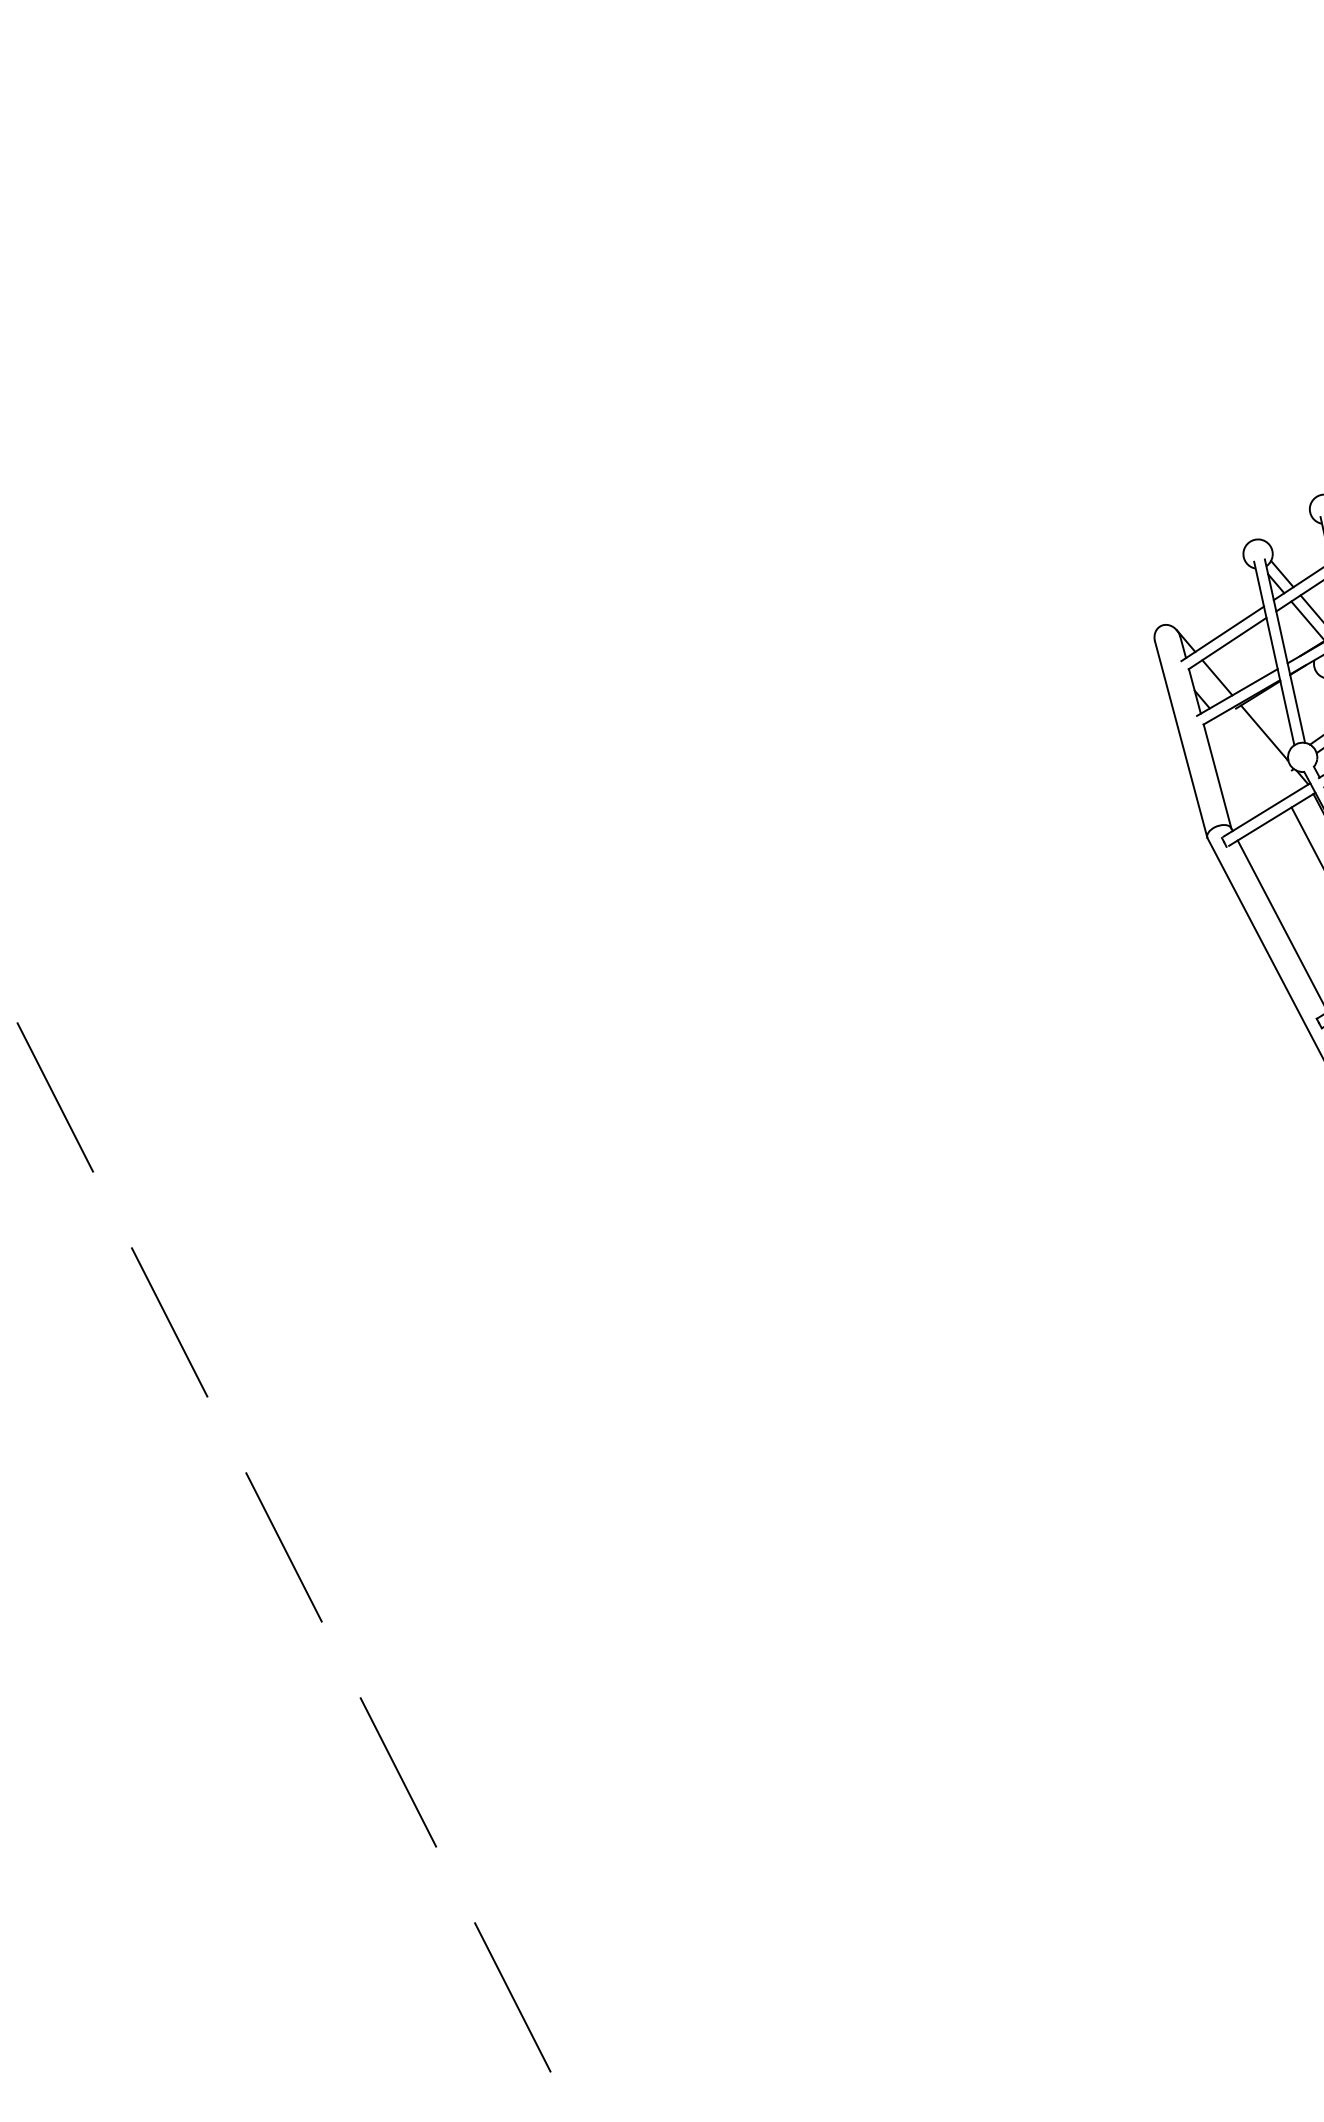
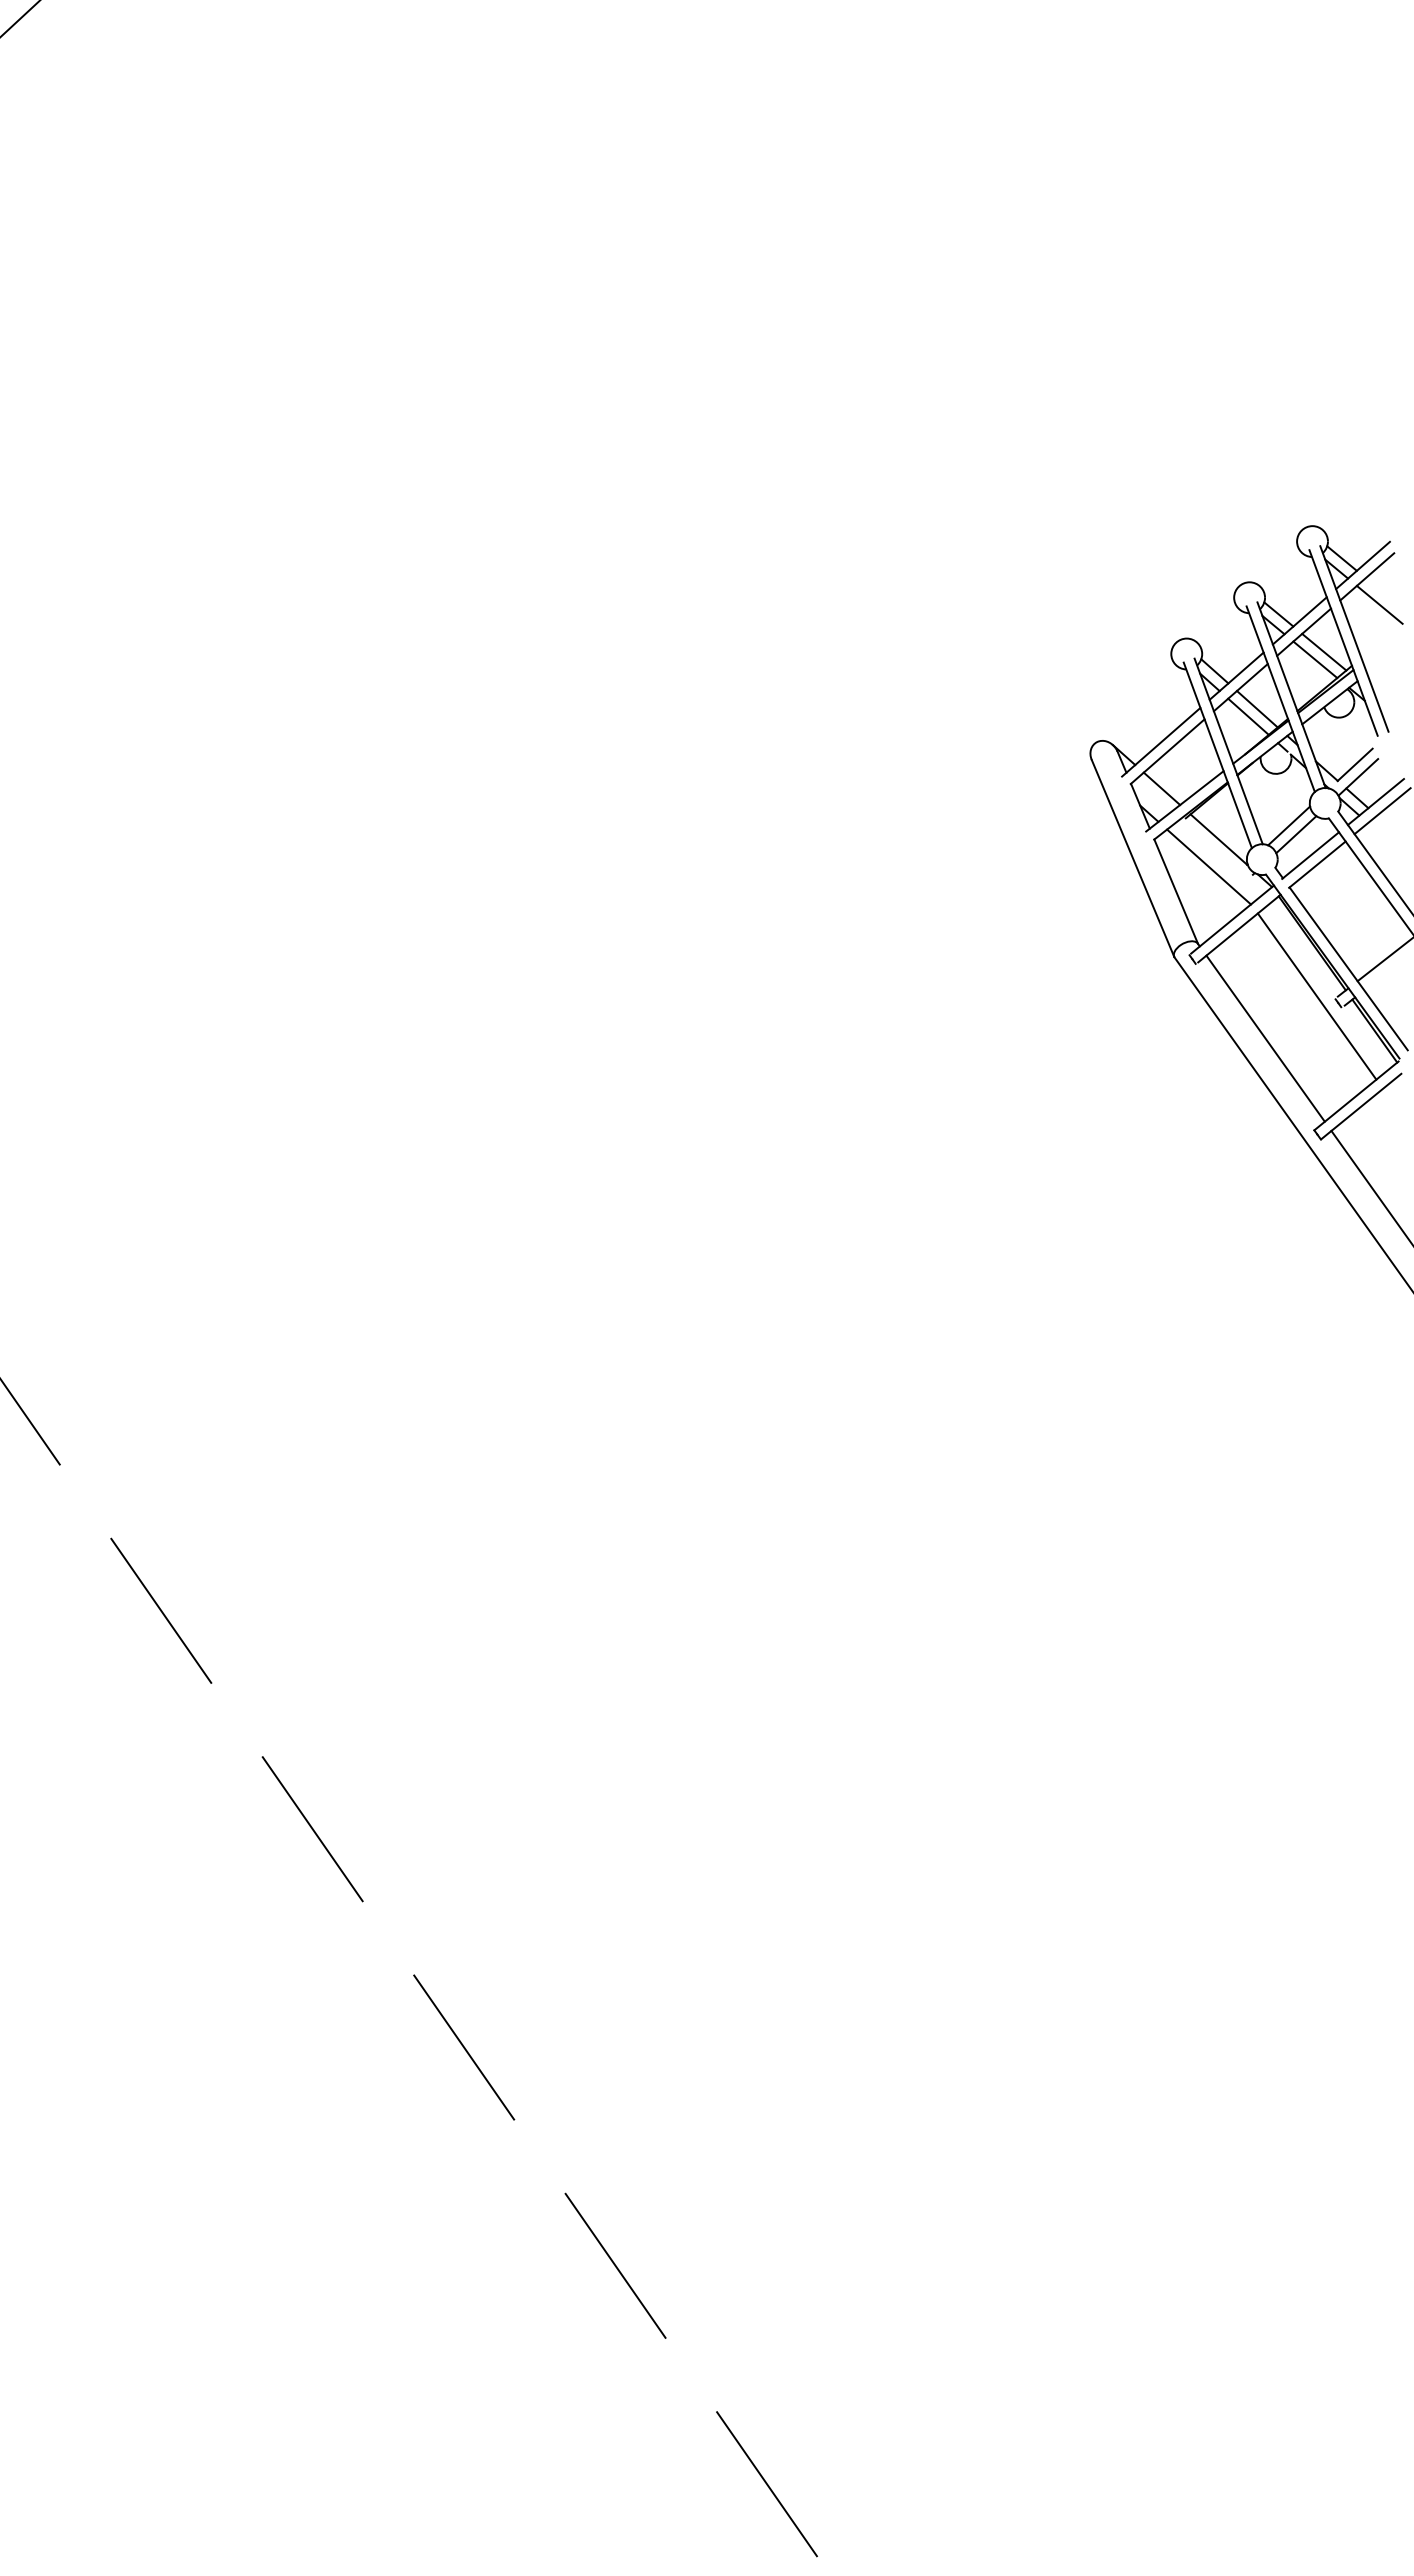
line: (1252, 757) -> (1209, 866), added

